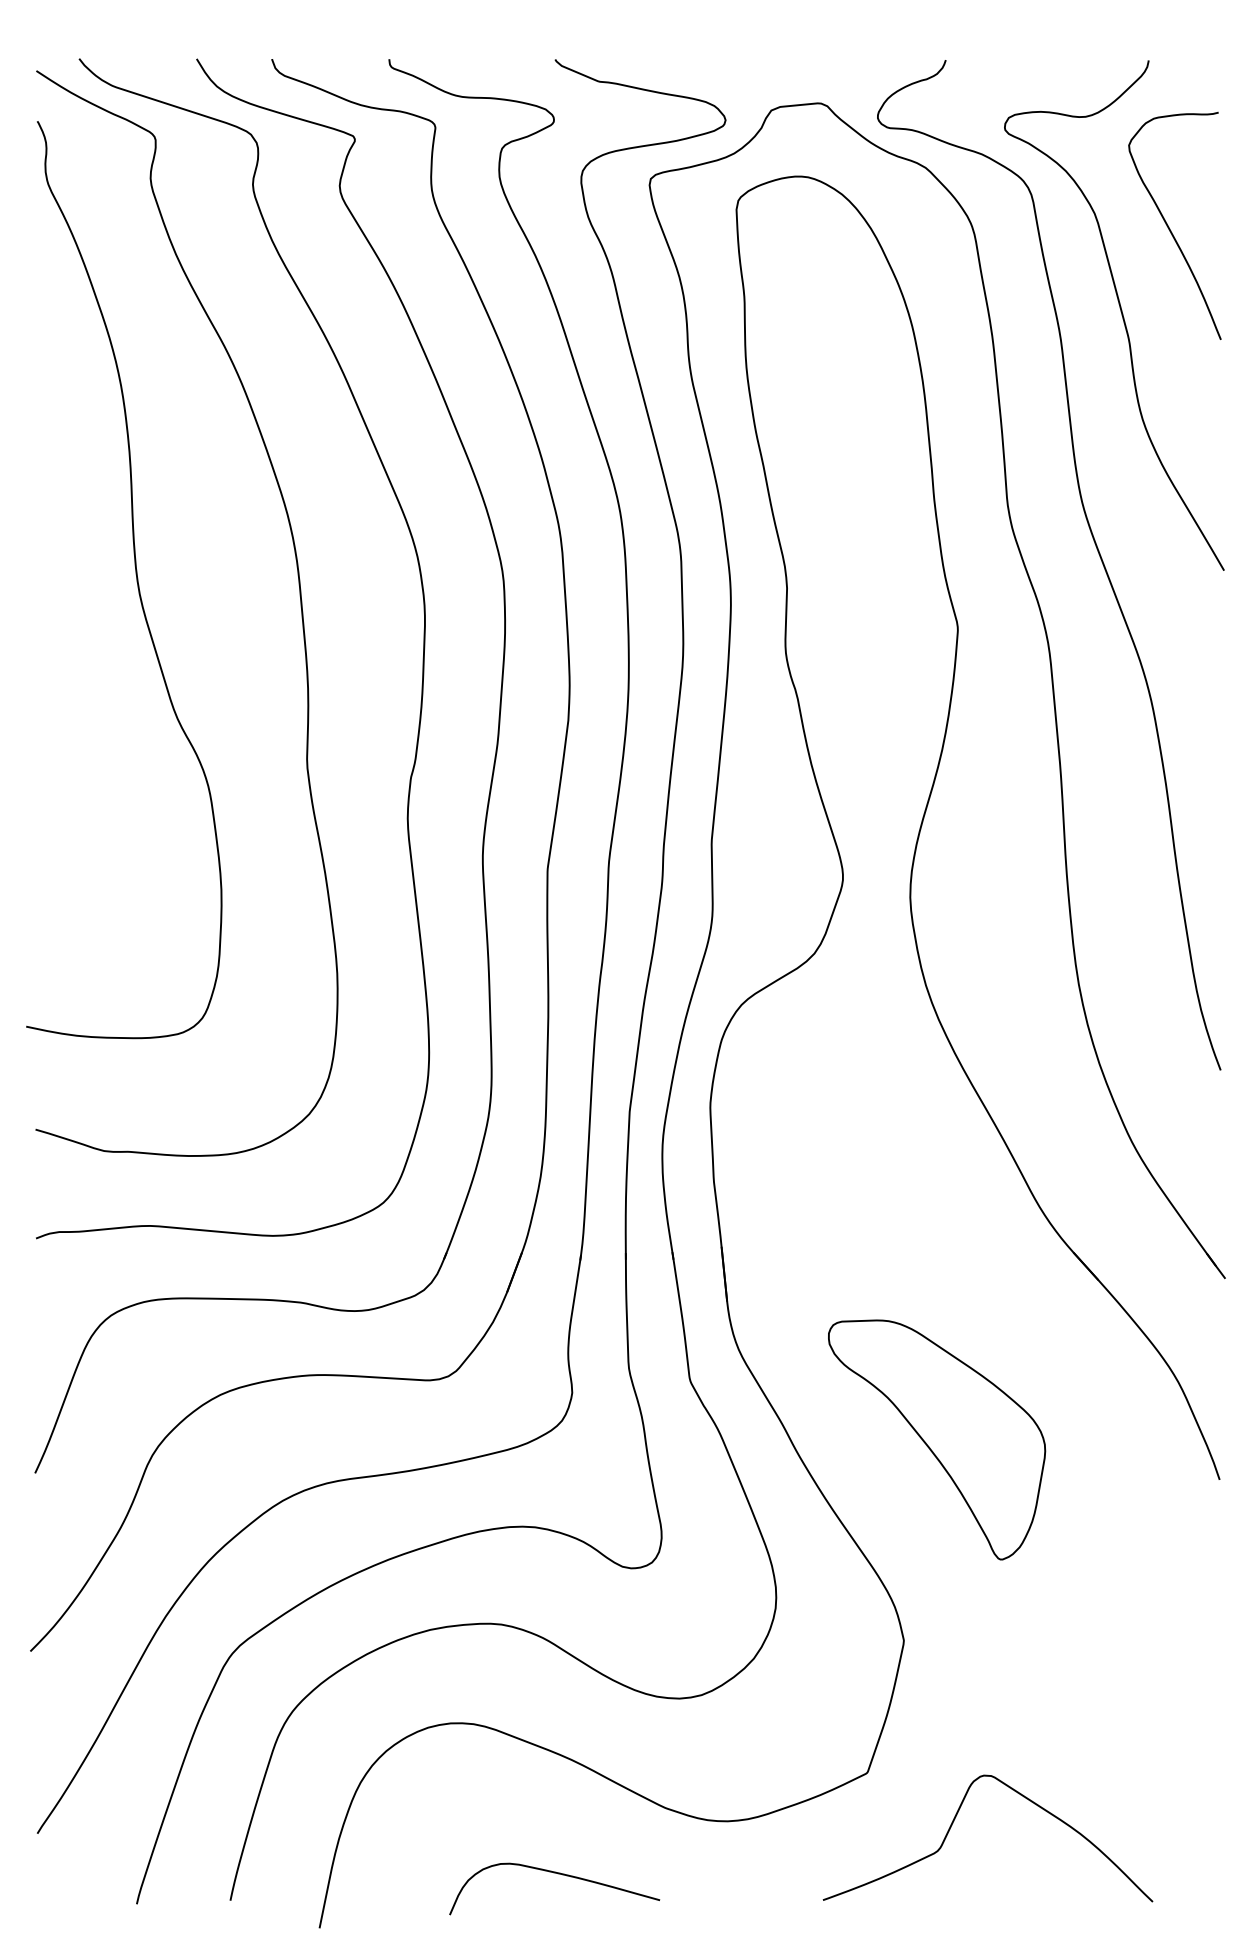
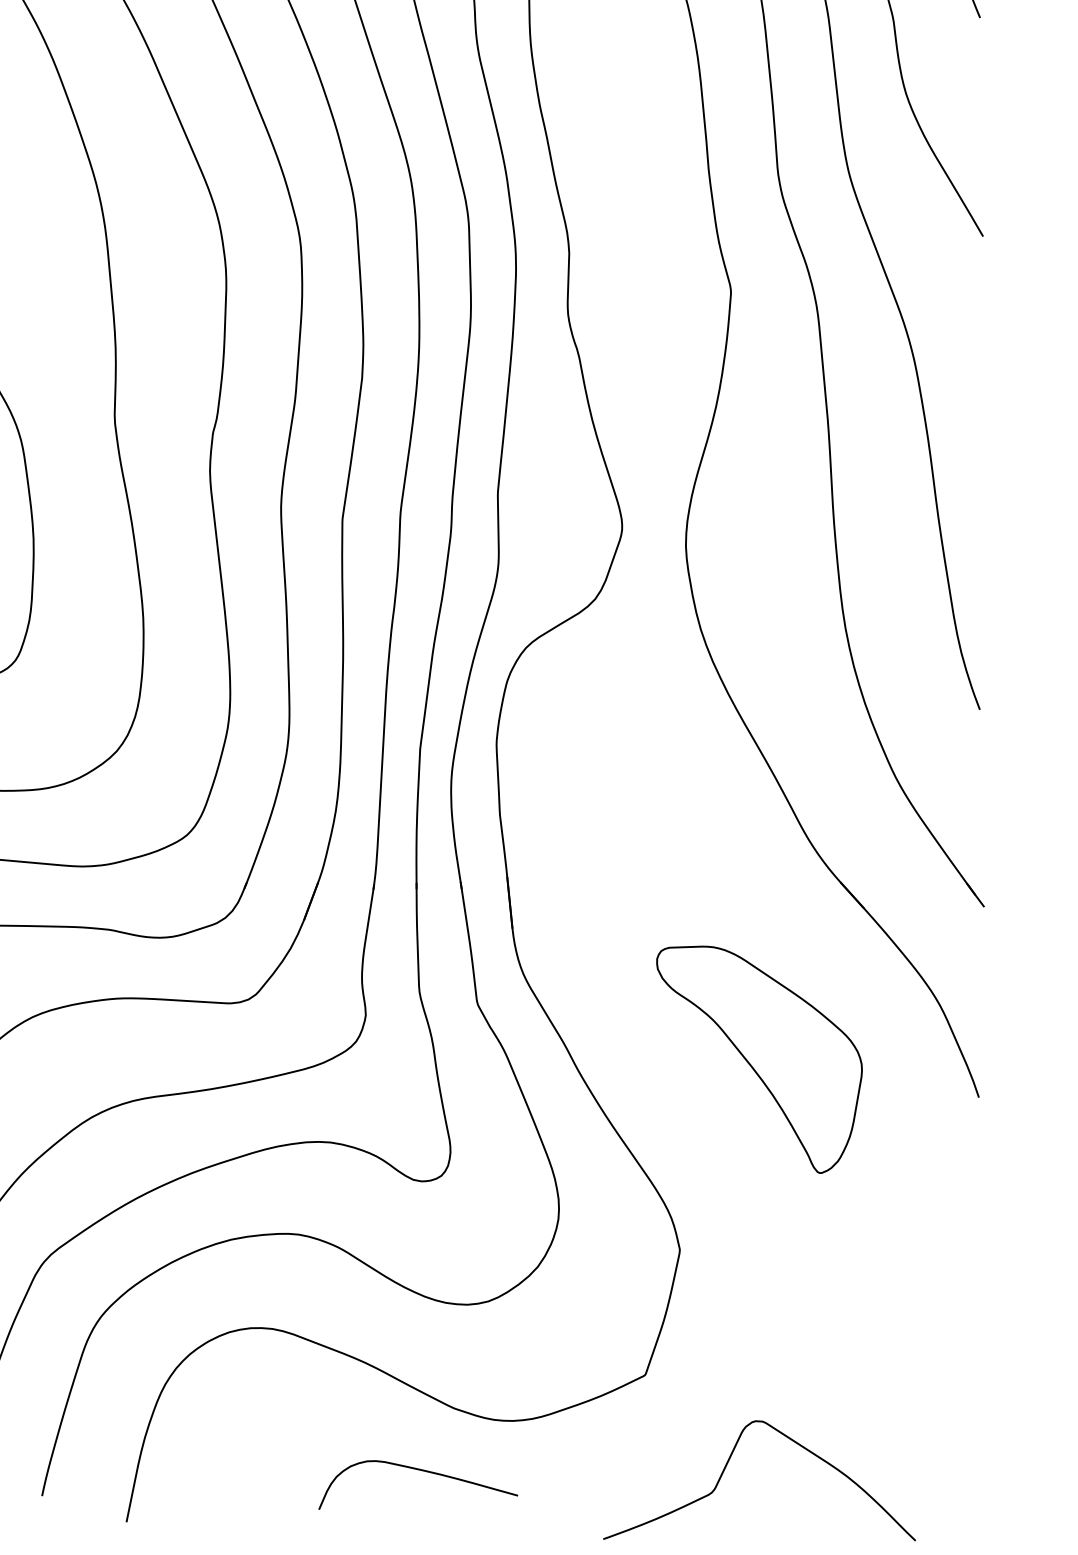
part: (937, 1439) -> (760, 1059), moved
curve: (954, 1821) -> (727, 1464), moved
curve: (558, 1874) -> (421, 1471), moved

